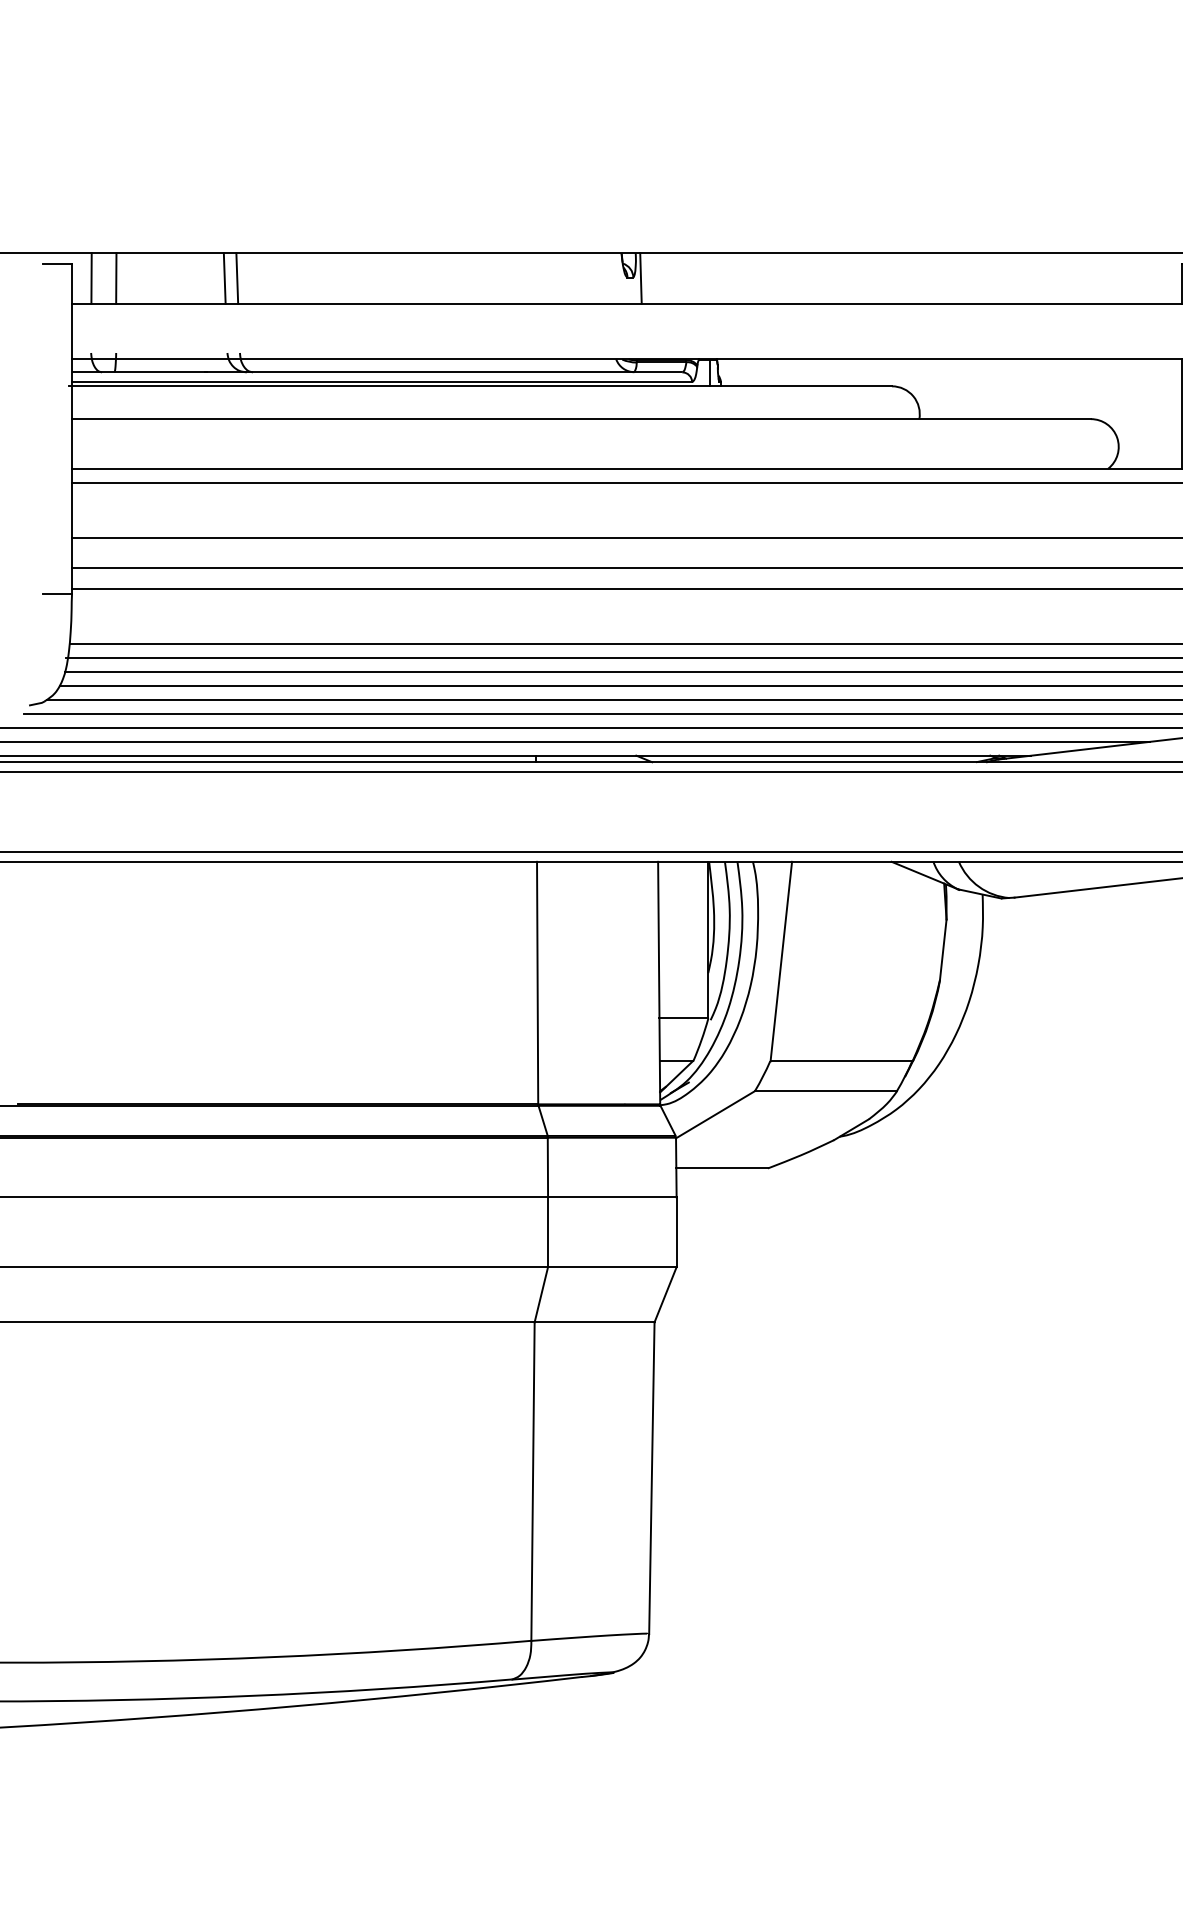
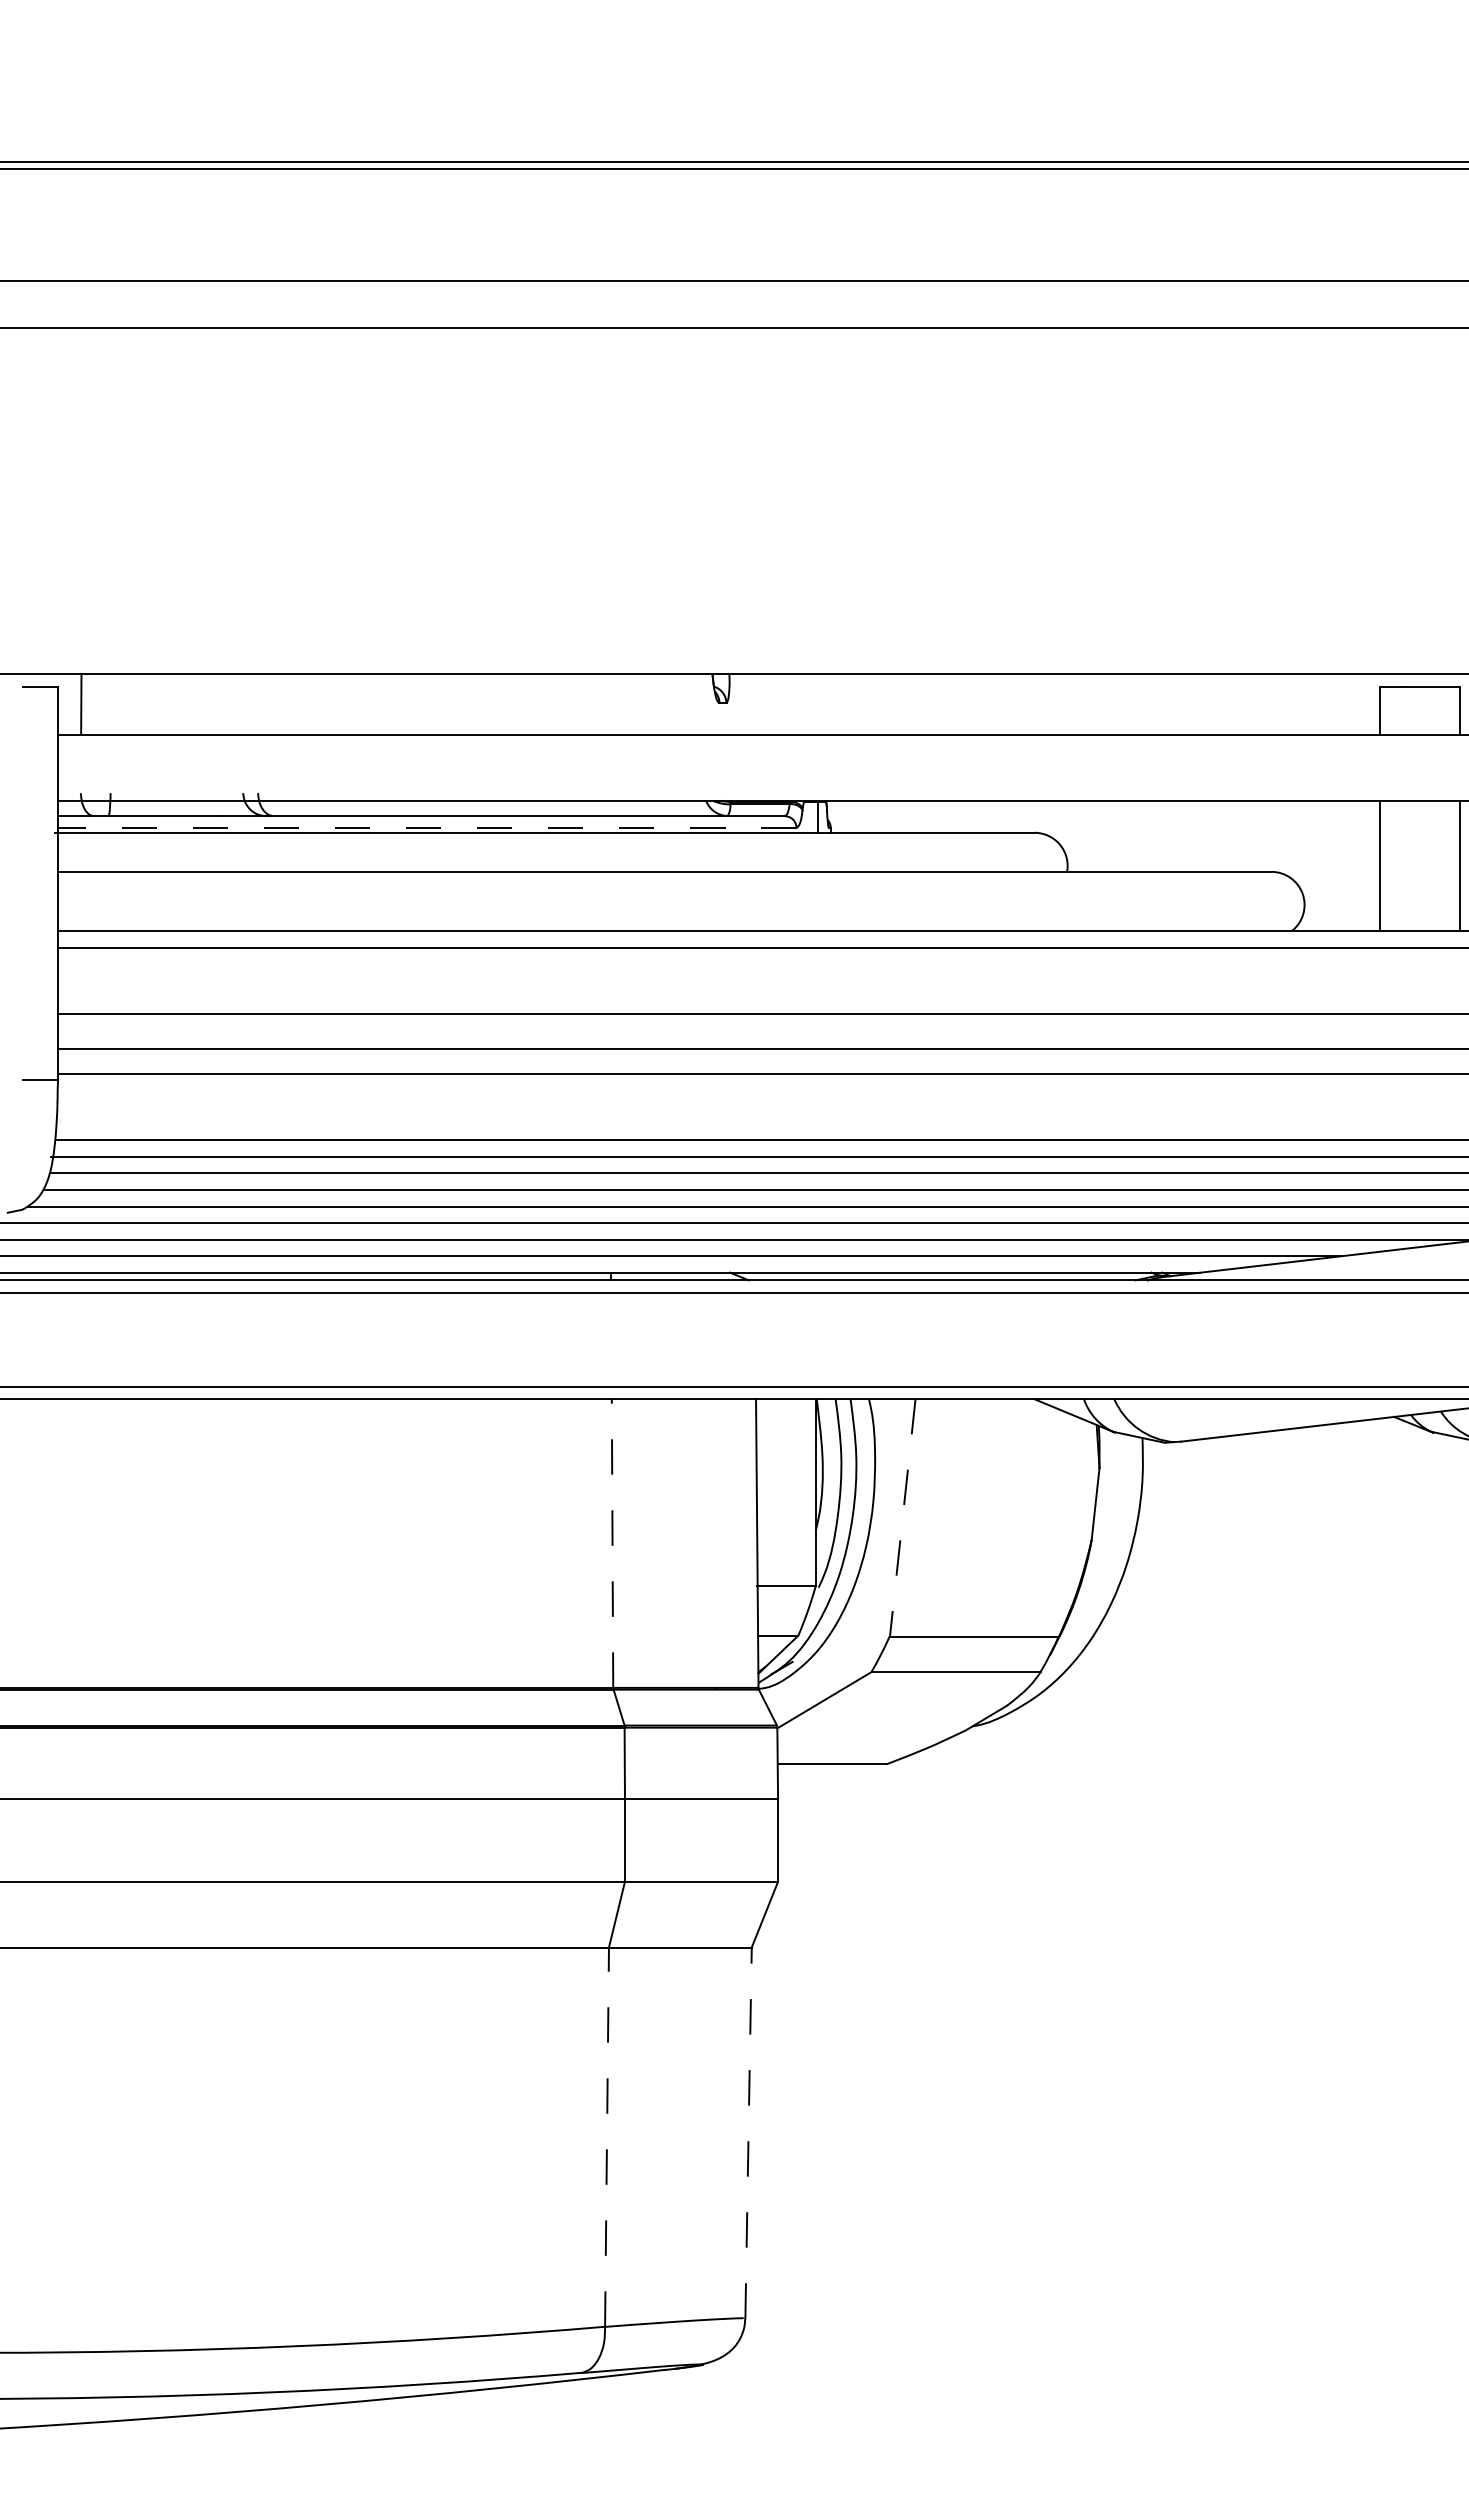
line: (116, 278) -> (110, 704), removed
line: (224, 278) -> (239, 704), removed
line: (236, 278) -> (254, 704), removed
line: (640, 278) -> (735, 704), removed
line: (381, 381) -> (426, 827), solid -> dashed
line: (781, 961) -> (902, 1517), solid -> dashed
line: (537, 982) -> (612, 1542), solid -> dashed
line: (651, 1478) -> (748, 2133), solid -> dashed
line: (533, 1481) -> (607, 2137), solid -> dashed

